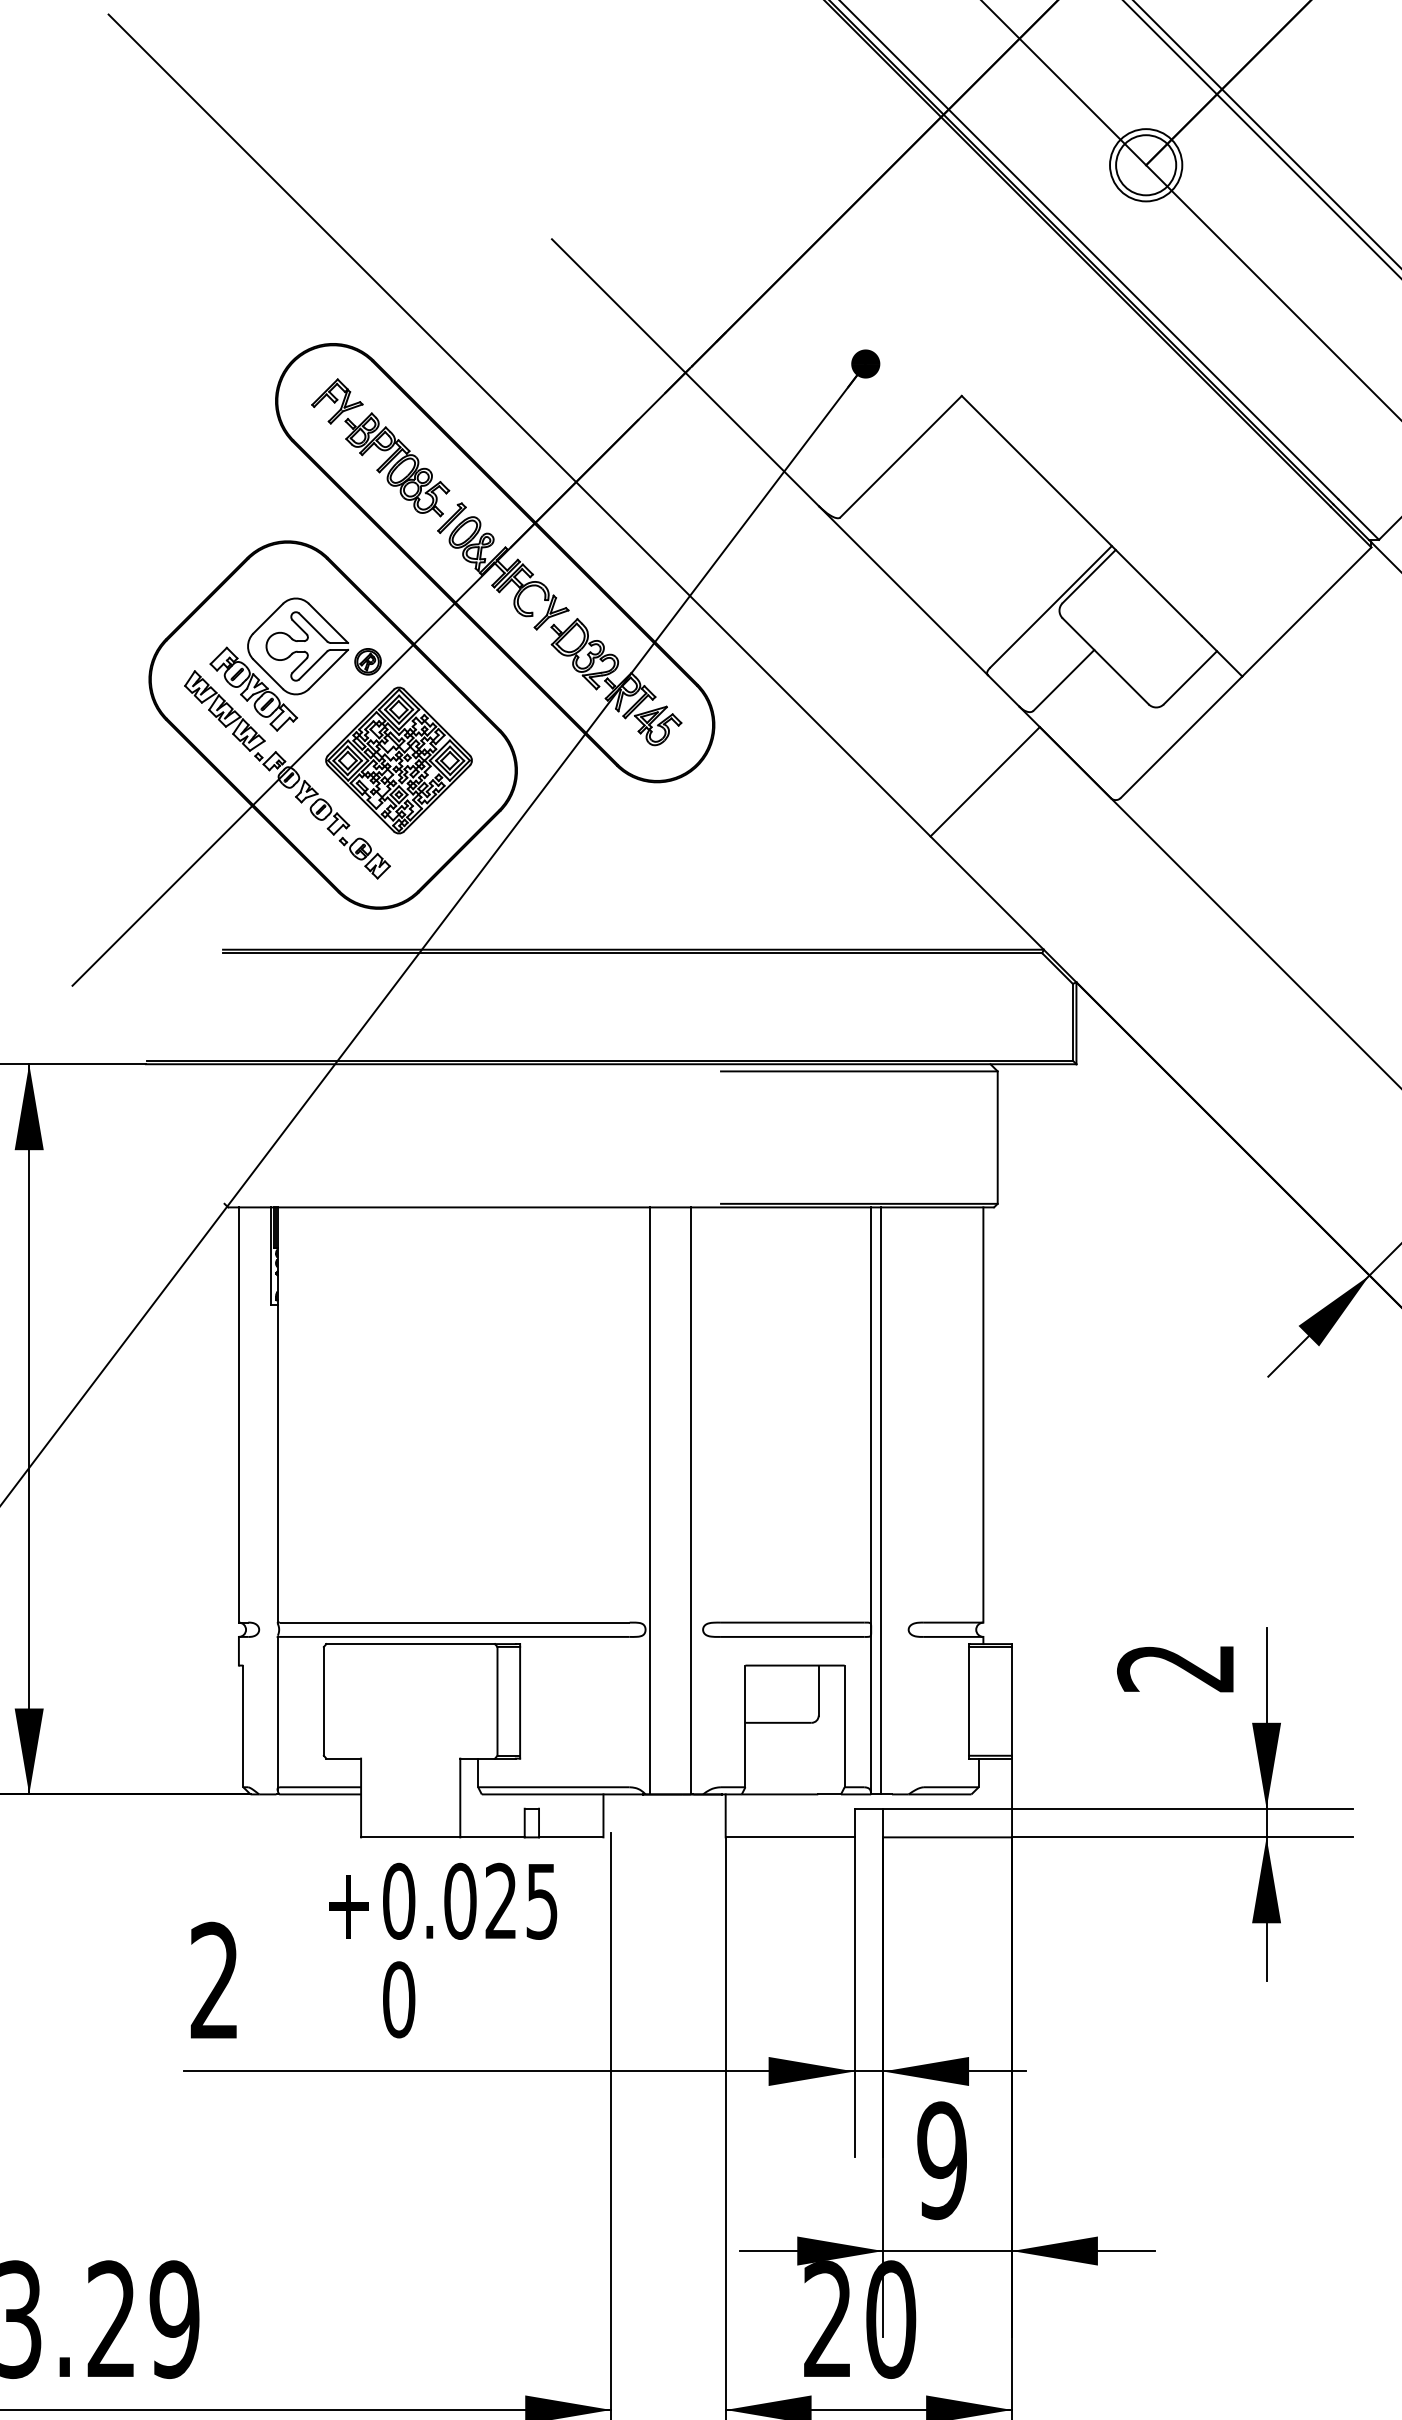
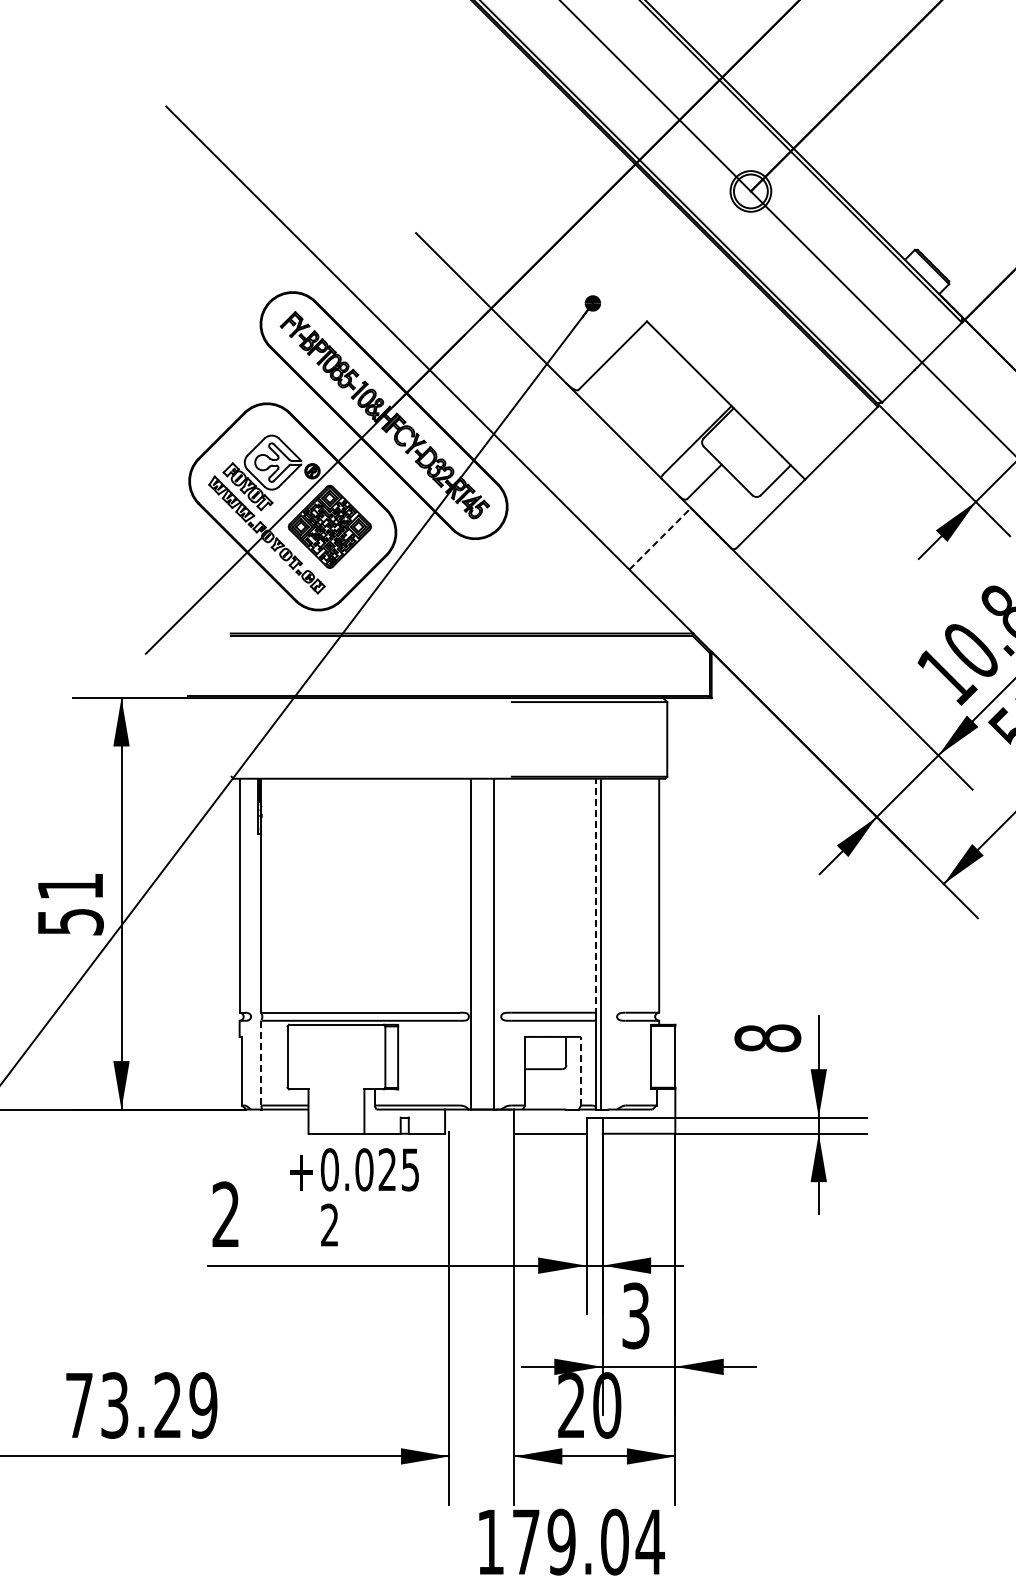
line: (985, 781) -> (660, 538), solid -> dashed
line: (870, 1416) -> (595, 896), solid -> dashed
text: (1175, 1668) -> (767, 1038), 2 -> 8
line: (277, 1714) -> (261, 1064), solid -> dashed
line: (845, 1725) -> (581, 1070), solid -> dashed
text: (398, 1998) -> (329, 1224), 0 -> 2
text: (941, 2159) -> (635, 1315), 9 -> 3

